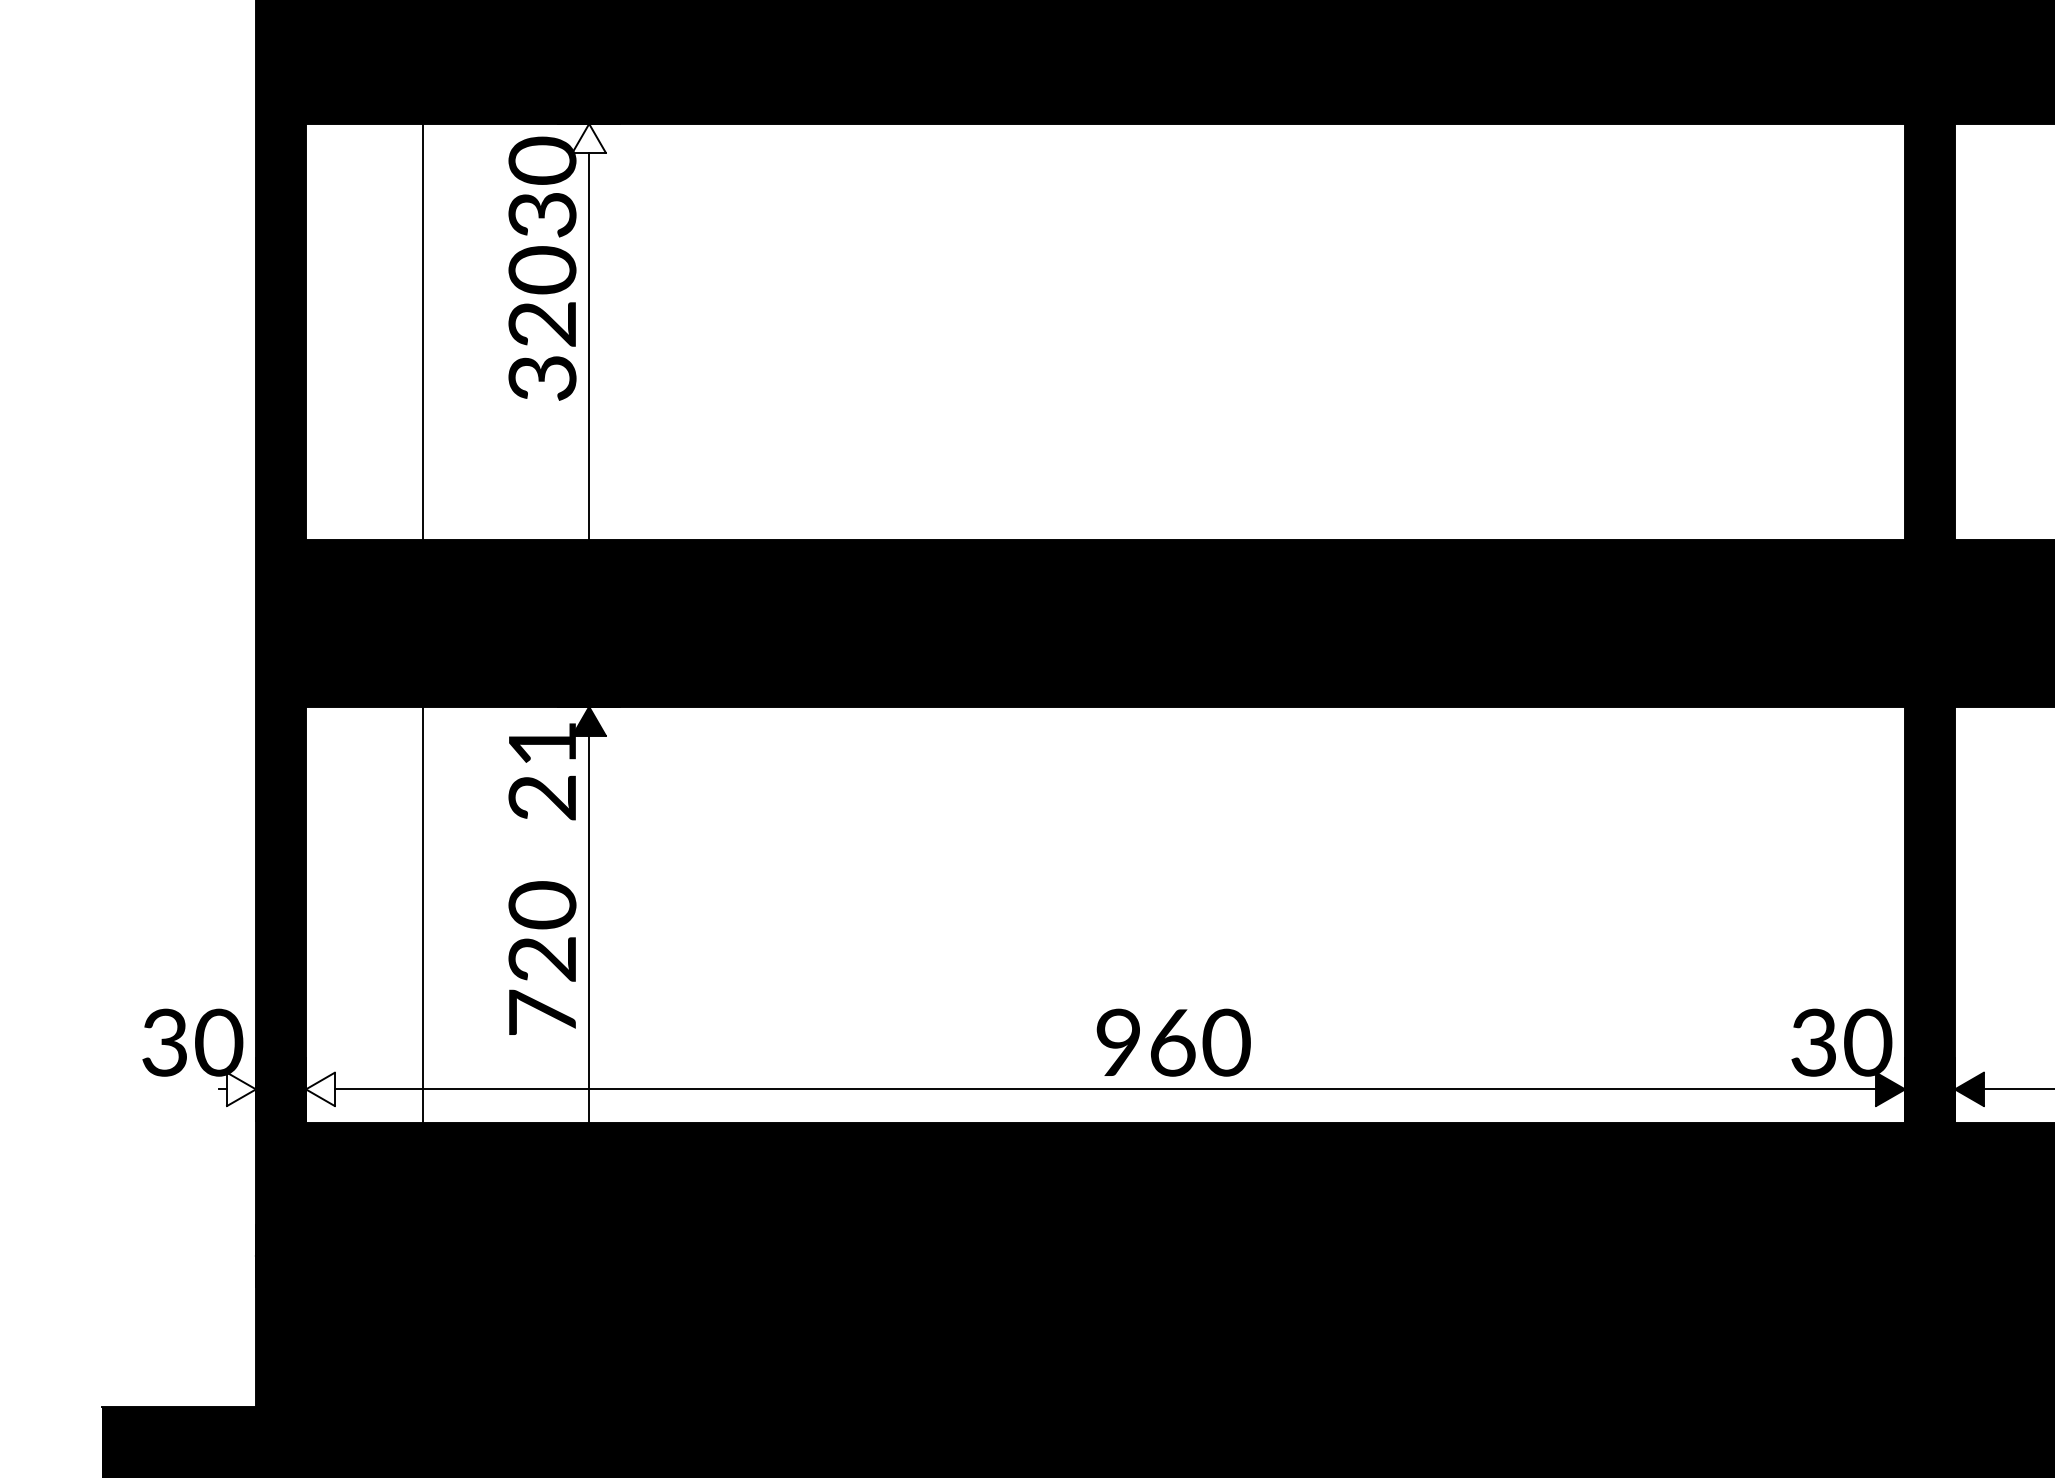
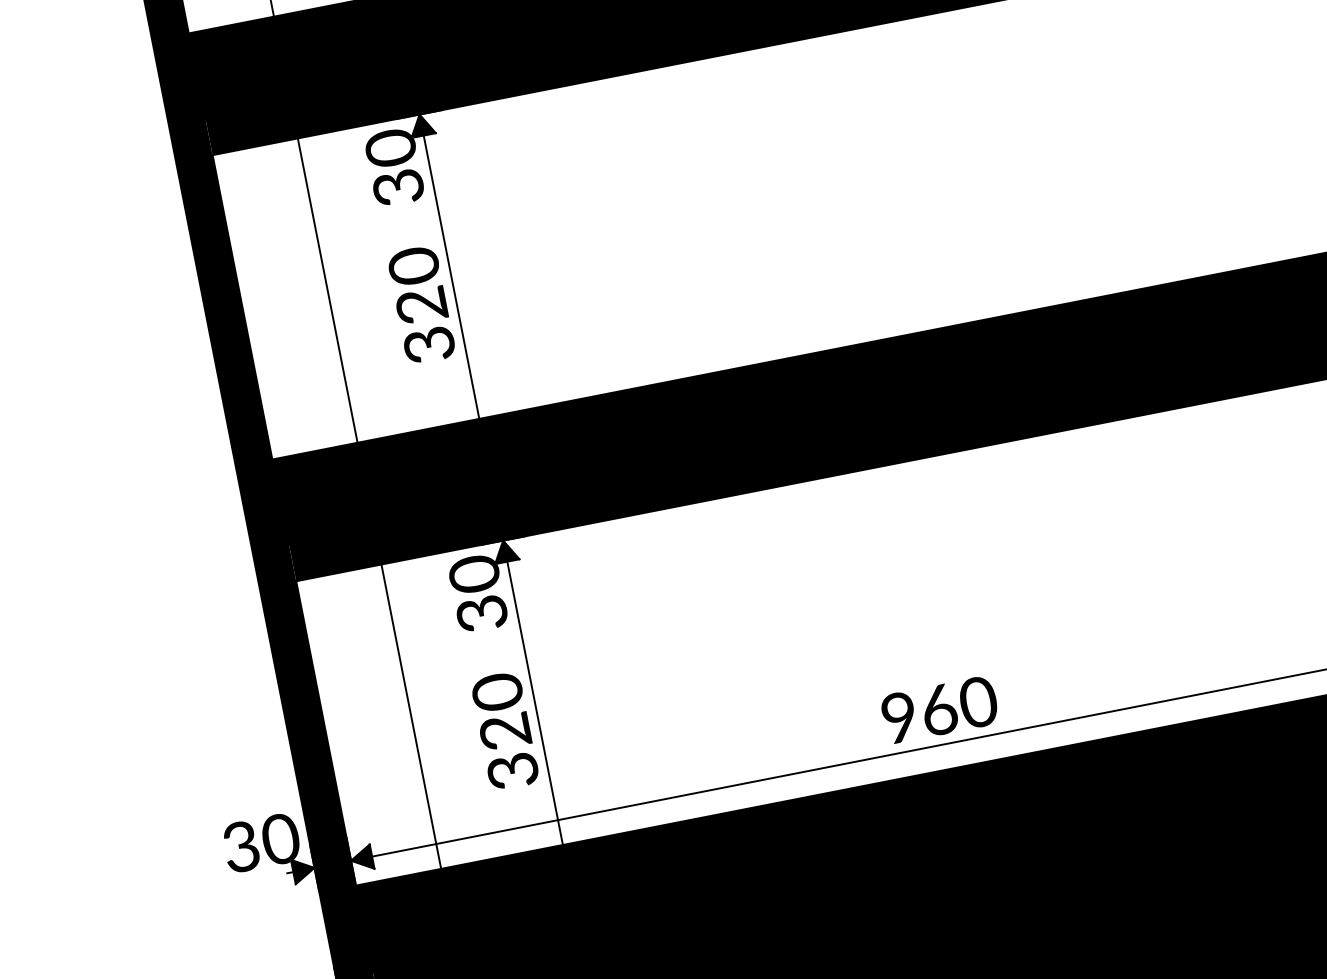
fill: (588, 137) -> (421, 124), added
text: (542, 323) -> (421, 305), moved
text: (542, 769) -> (478, 593), 21 -> 30
text: (542, 1012) -> (512, 770), 720 -> 320
text: (1173, 1042) -> (939, 709), moved
fill: (241, 1089) -> (303, 870), added
fill: (320, 1089) -> (361, 858), added

